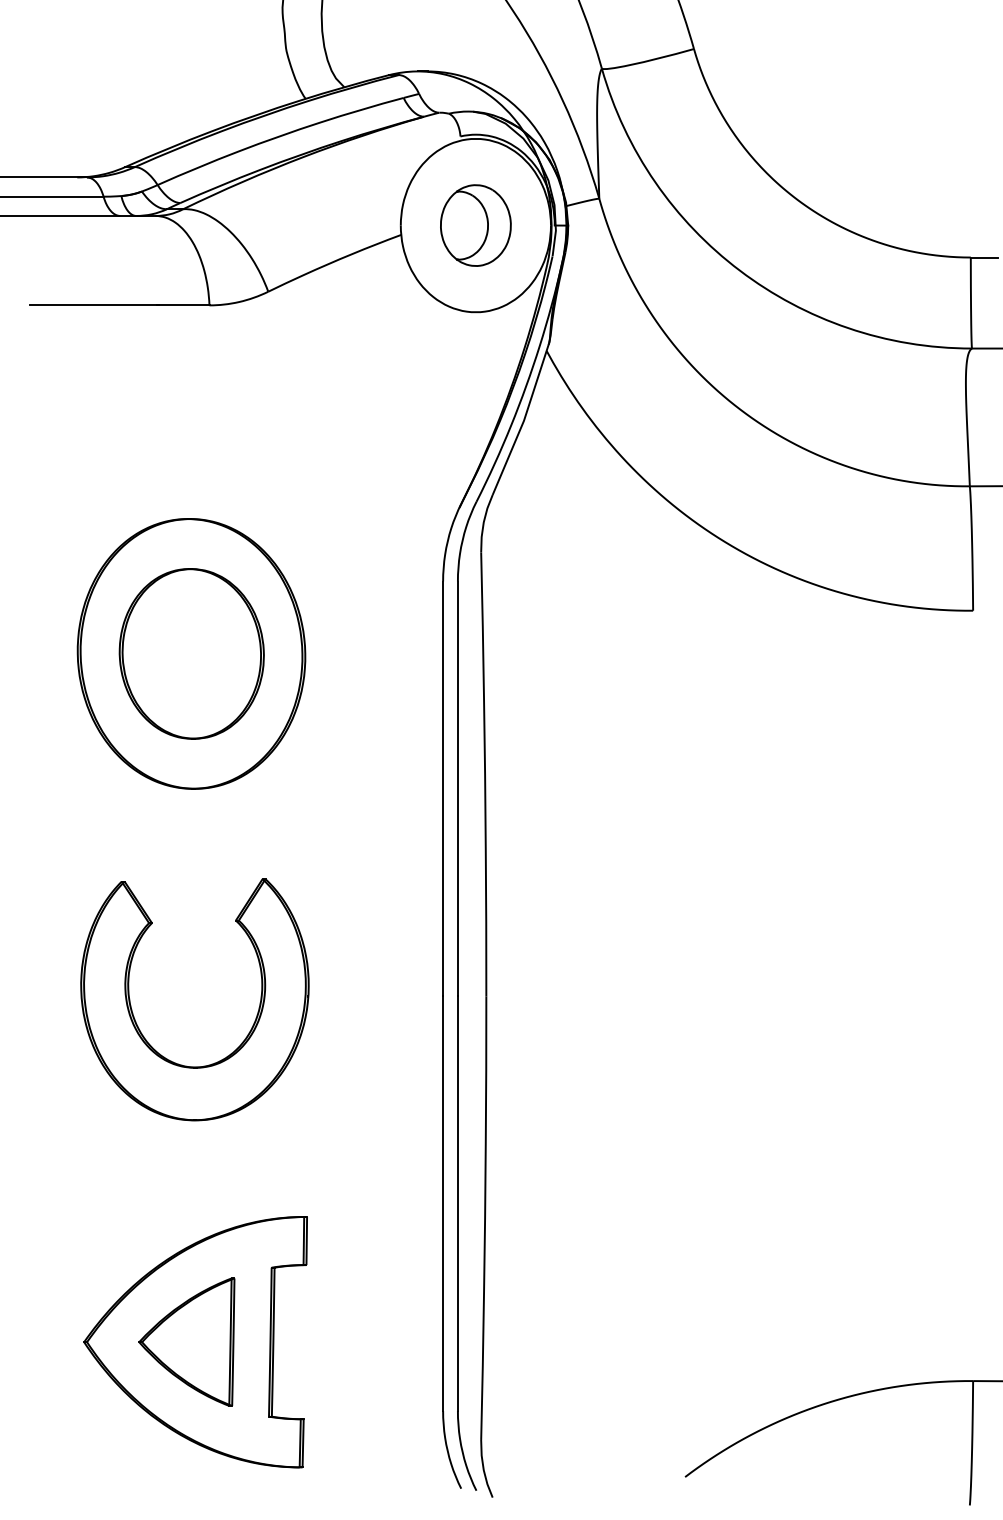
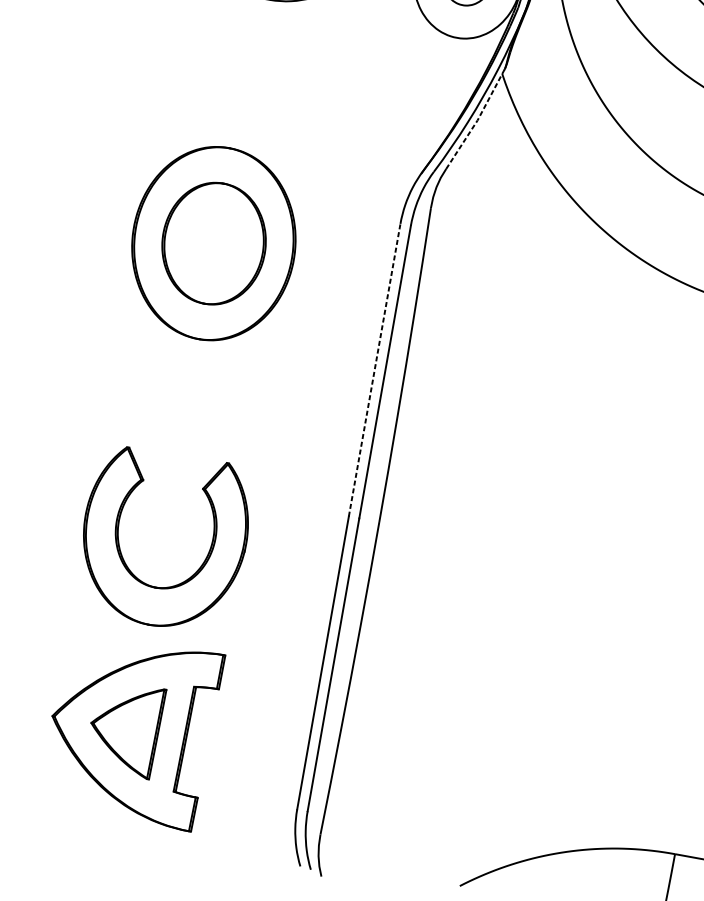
line: (523, 420) -> (477, 120), solid -> dashed
line: (443, 788) -> (374, 370), solid -> dashed
part: (141, 1031) -> (122, 555), moved

